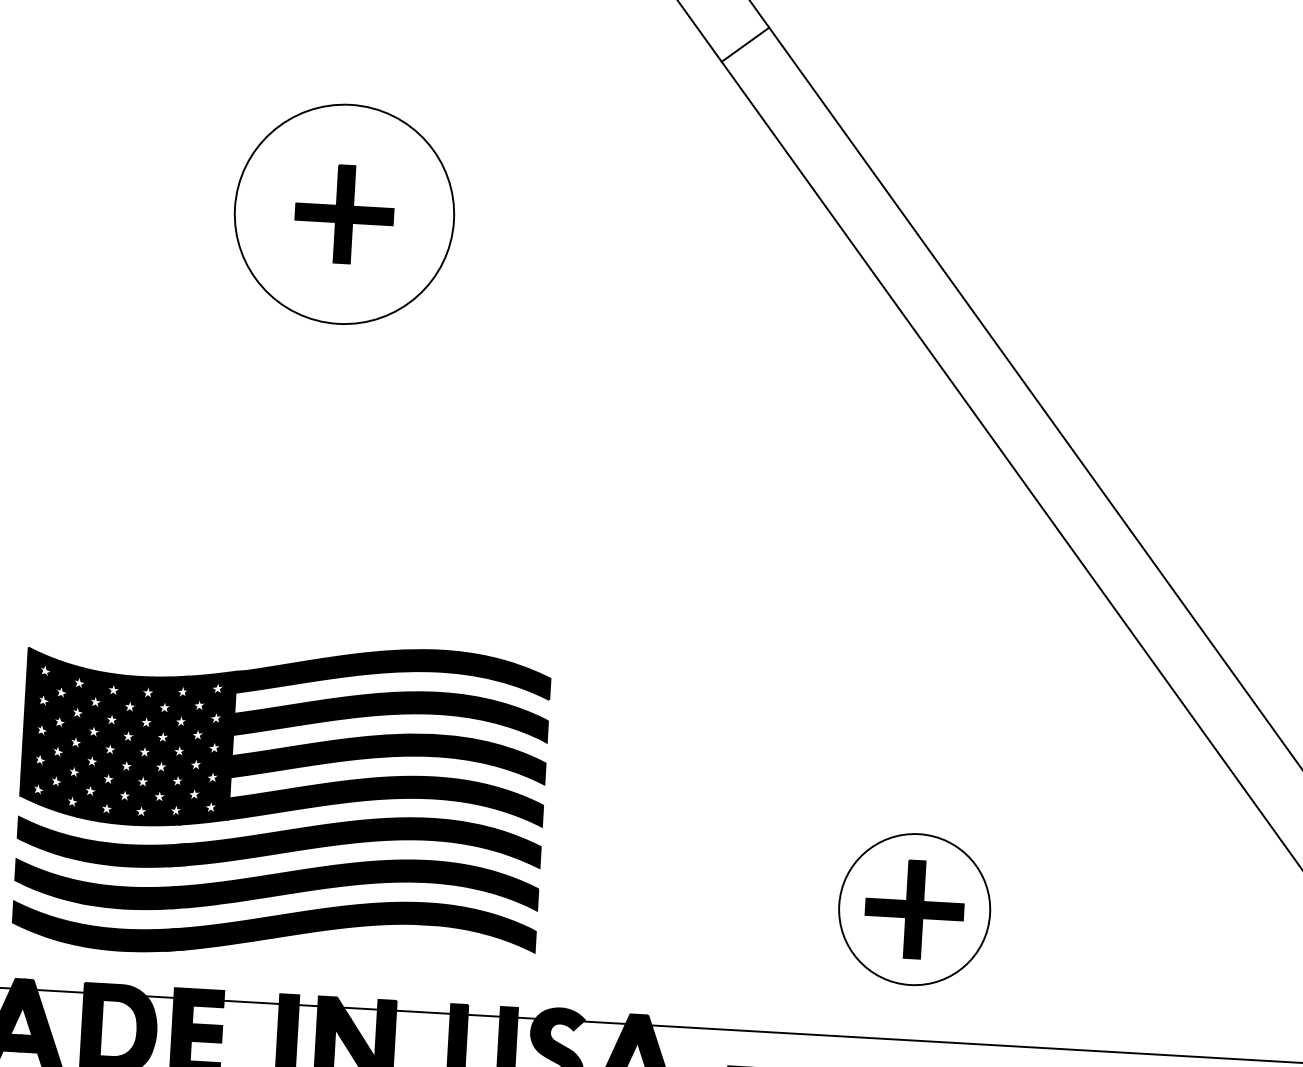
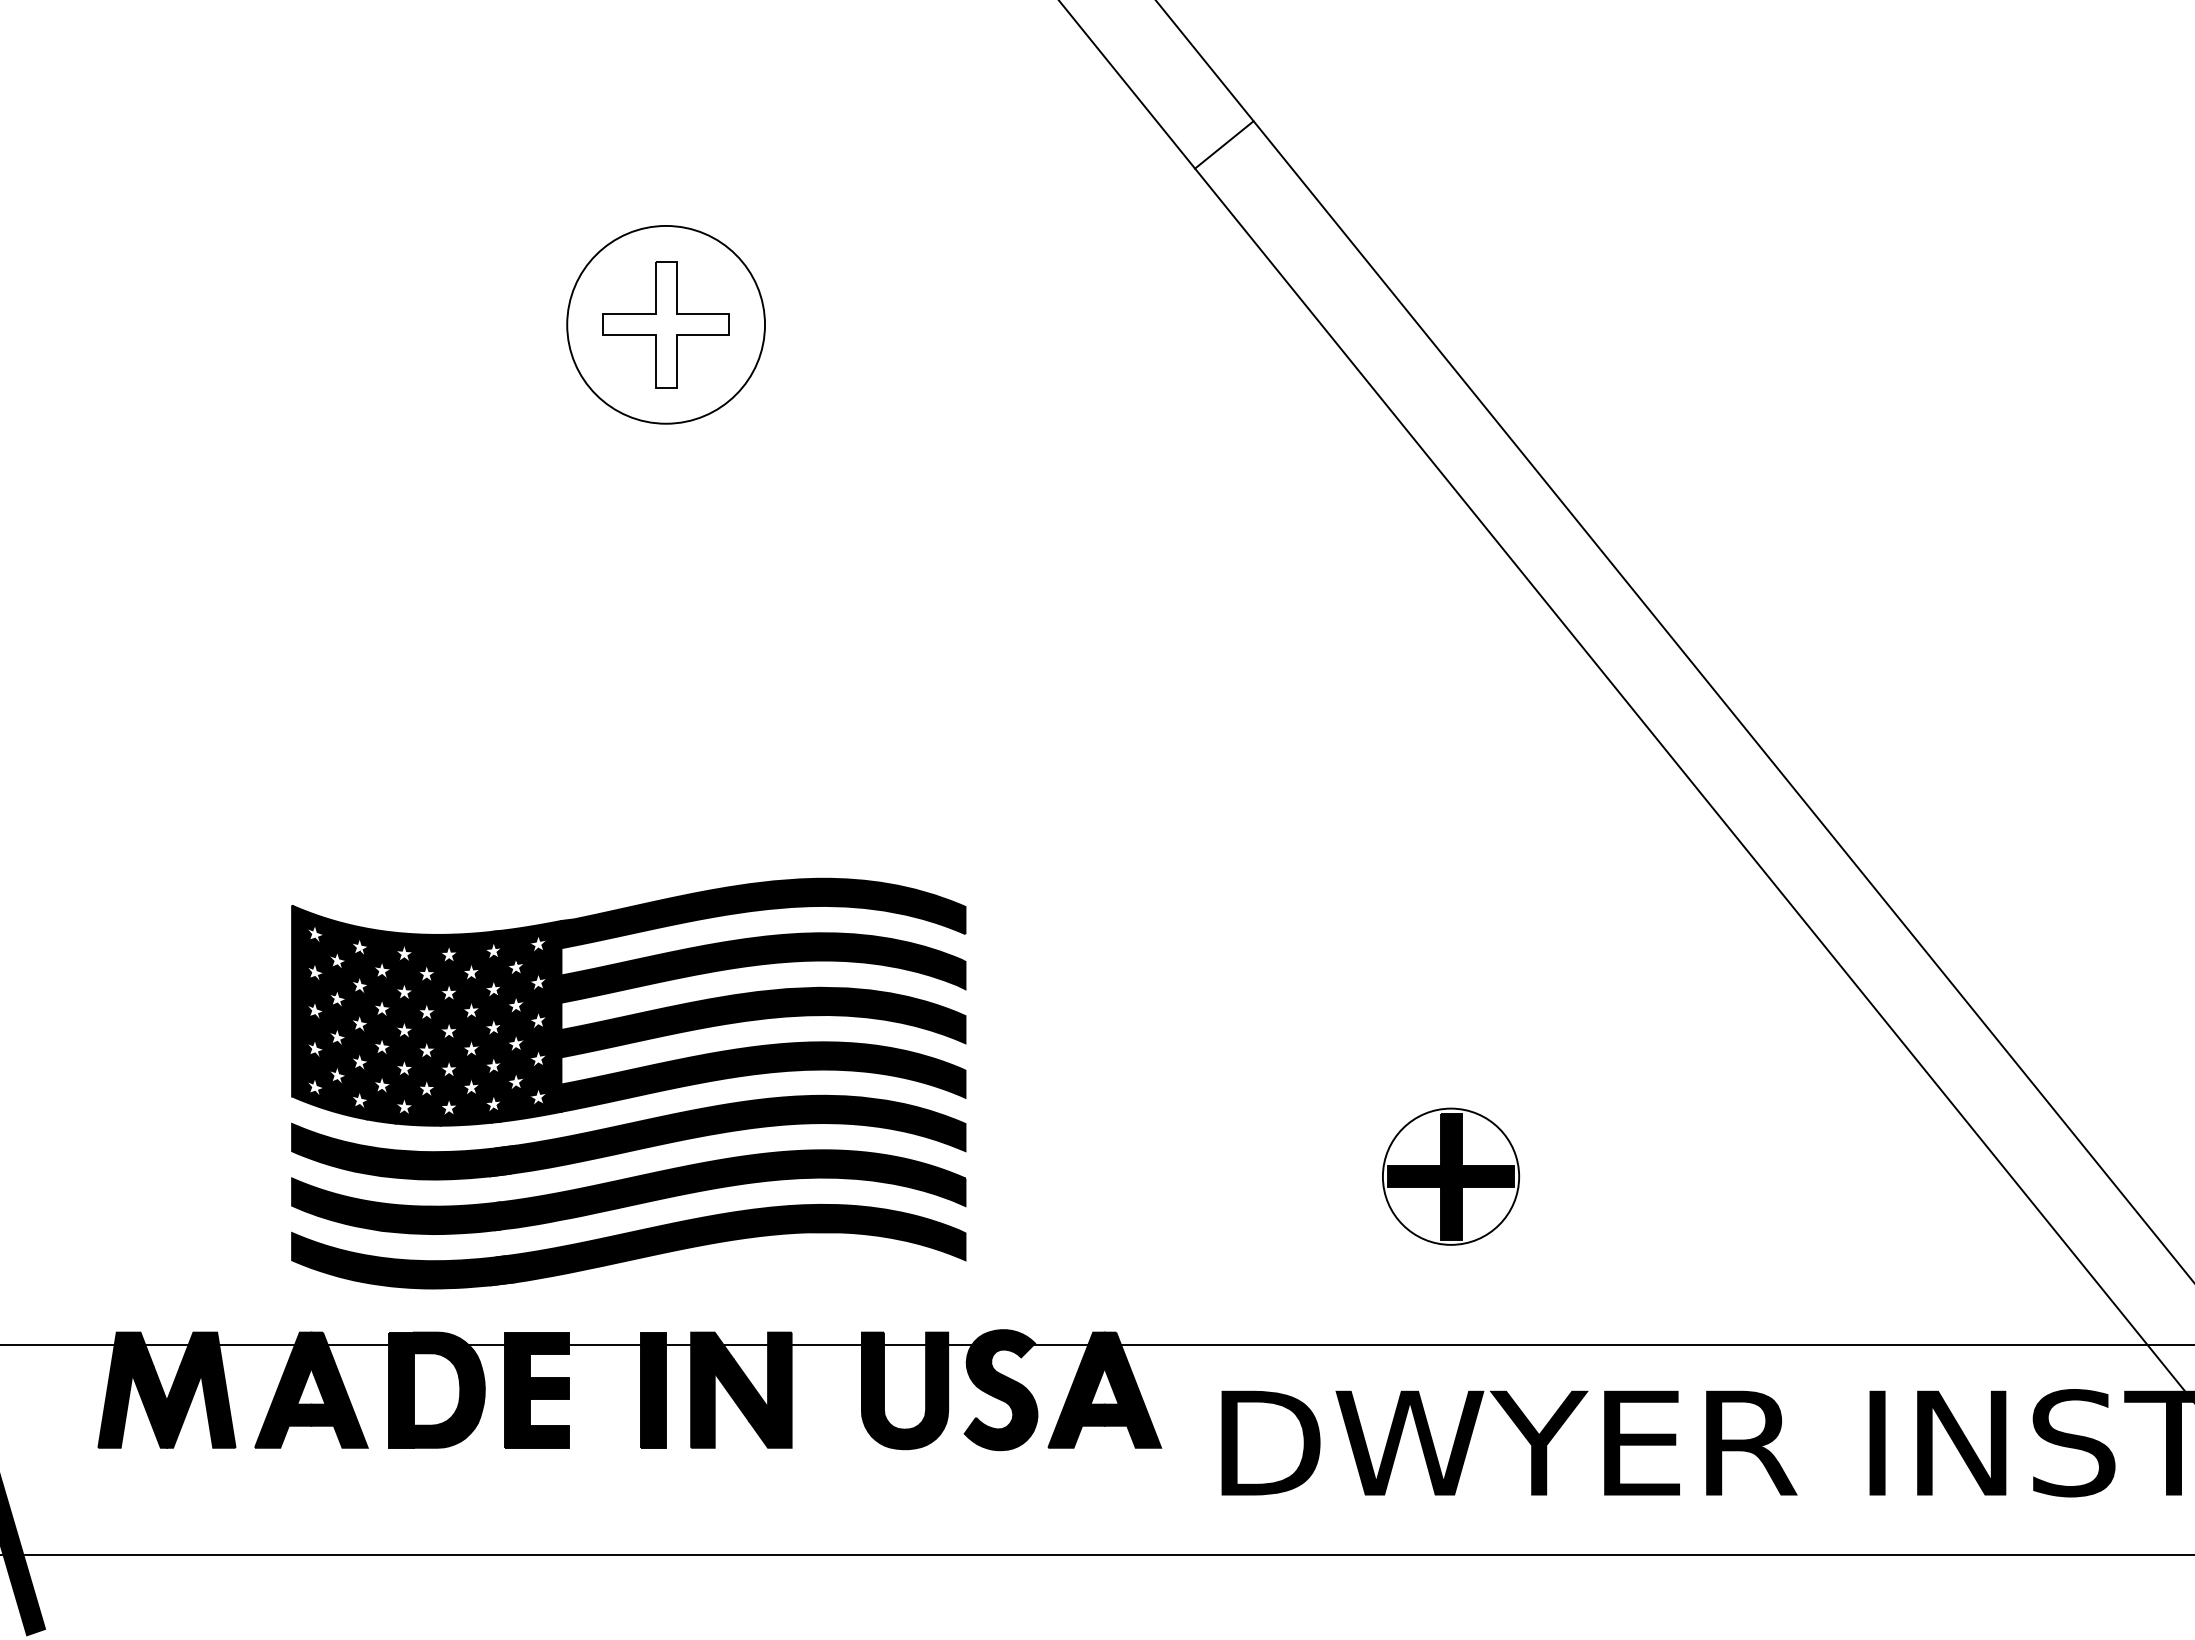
line: (745, 44) -> (1224, 144), moved
circle: (344, 214) -> (665, 324), size x0.7
fill: (344, 214) -> (665, 324), removed
circle: (914, 909) -> (1450, 1176), size x0.7

